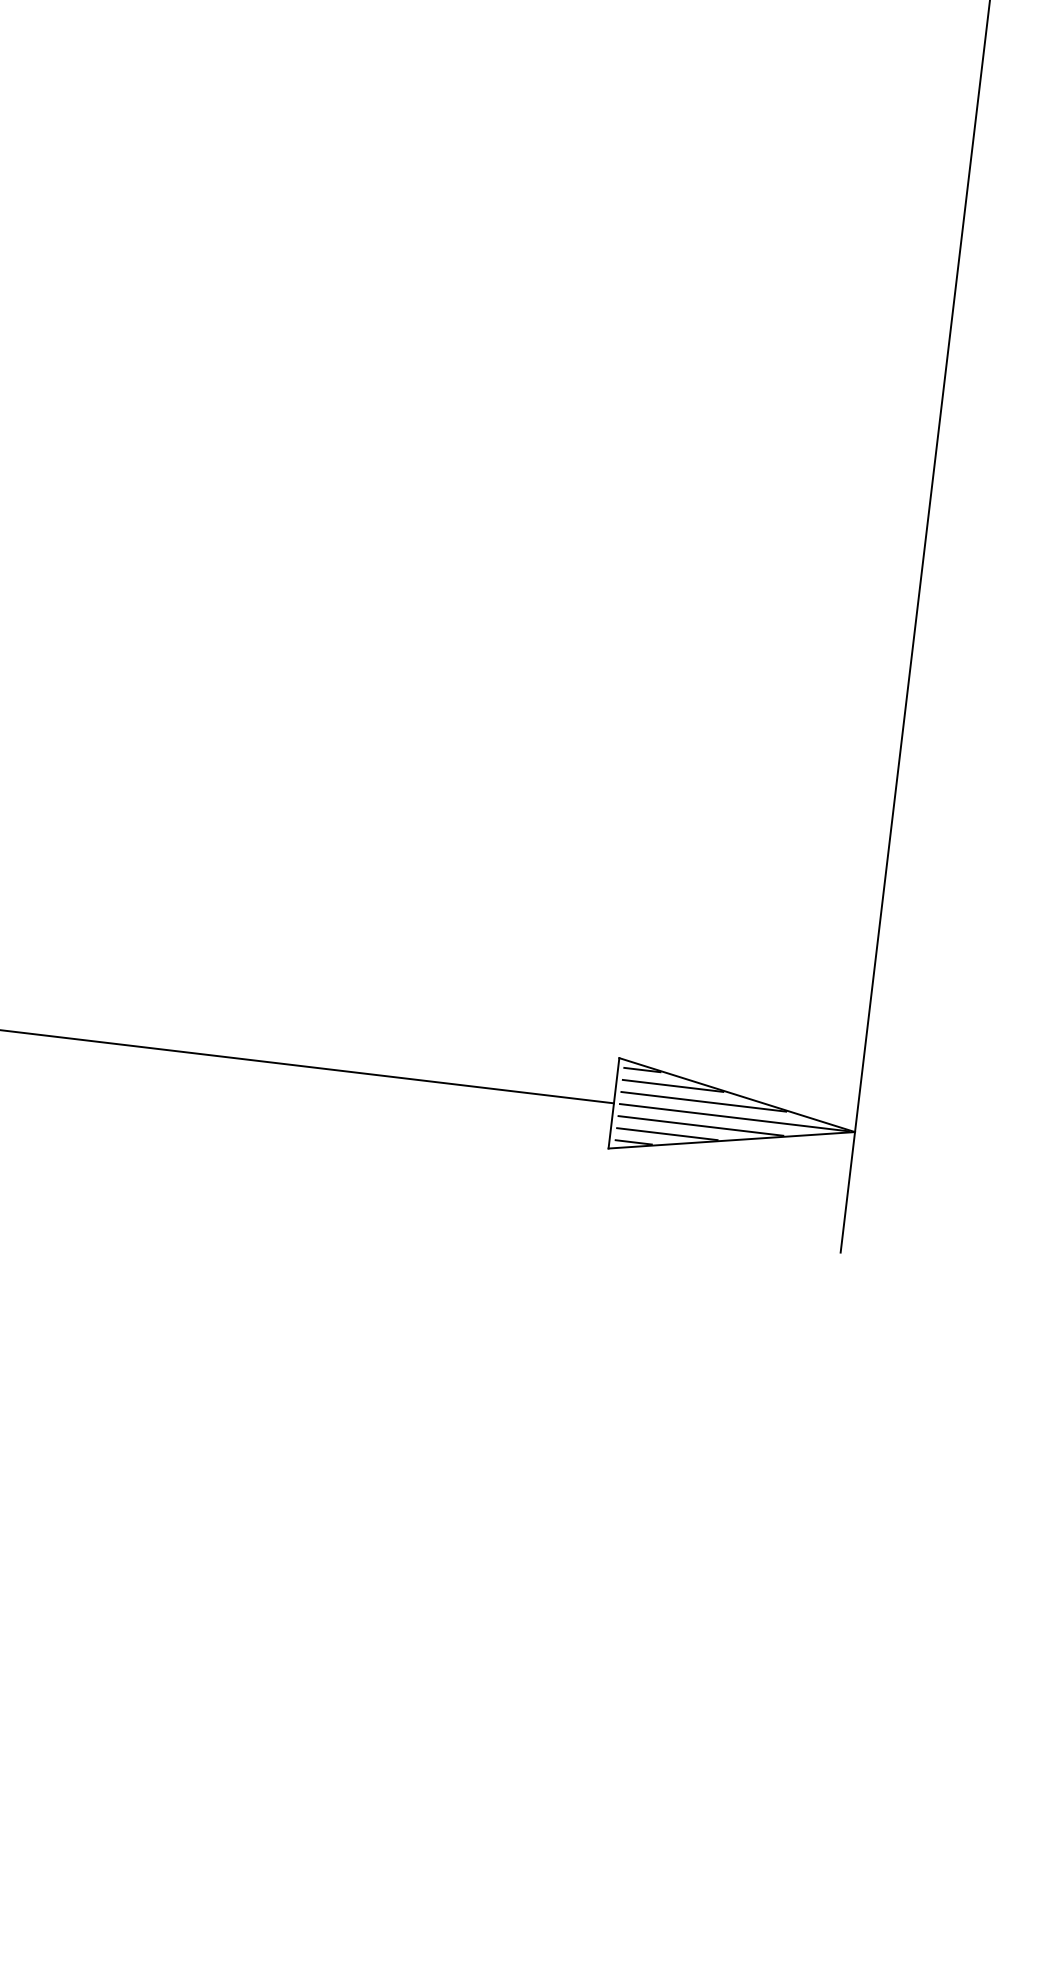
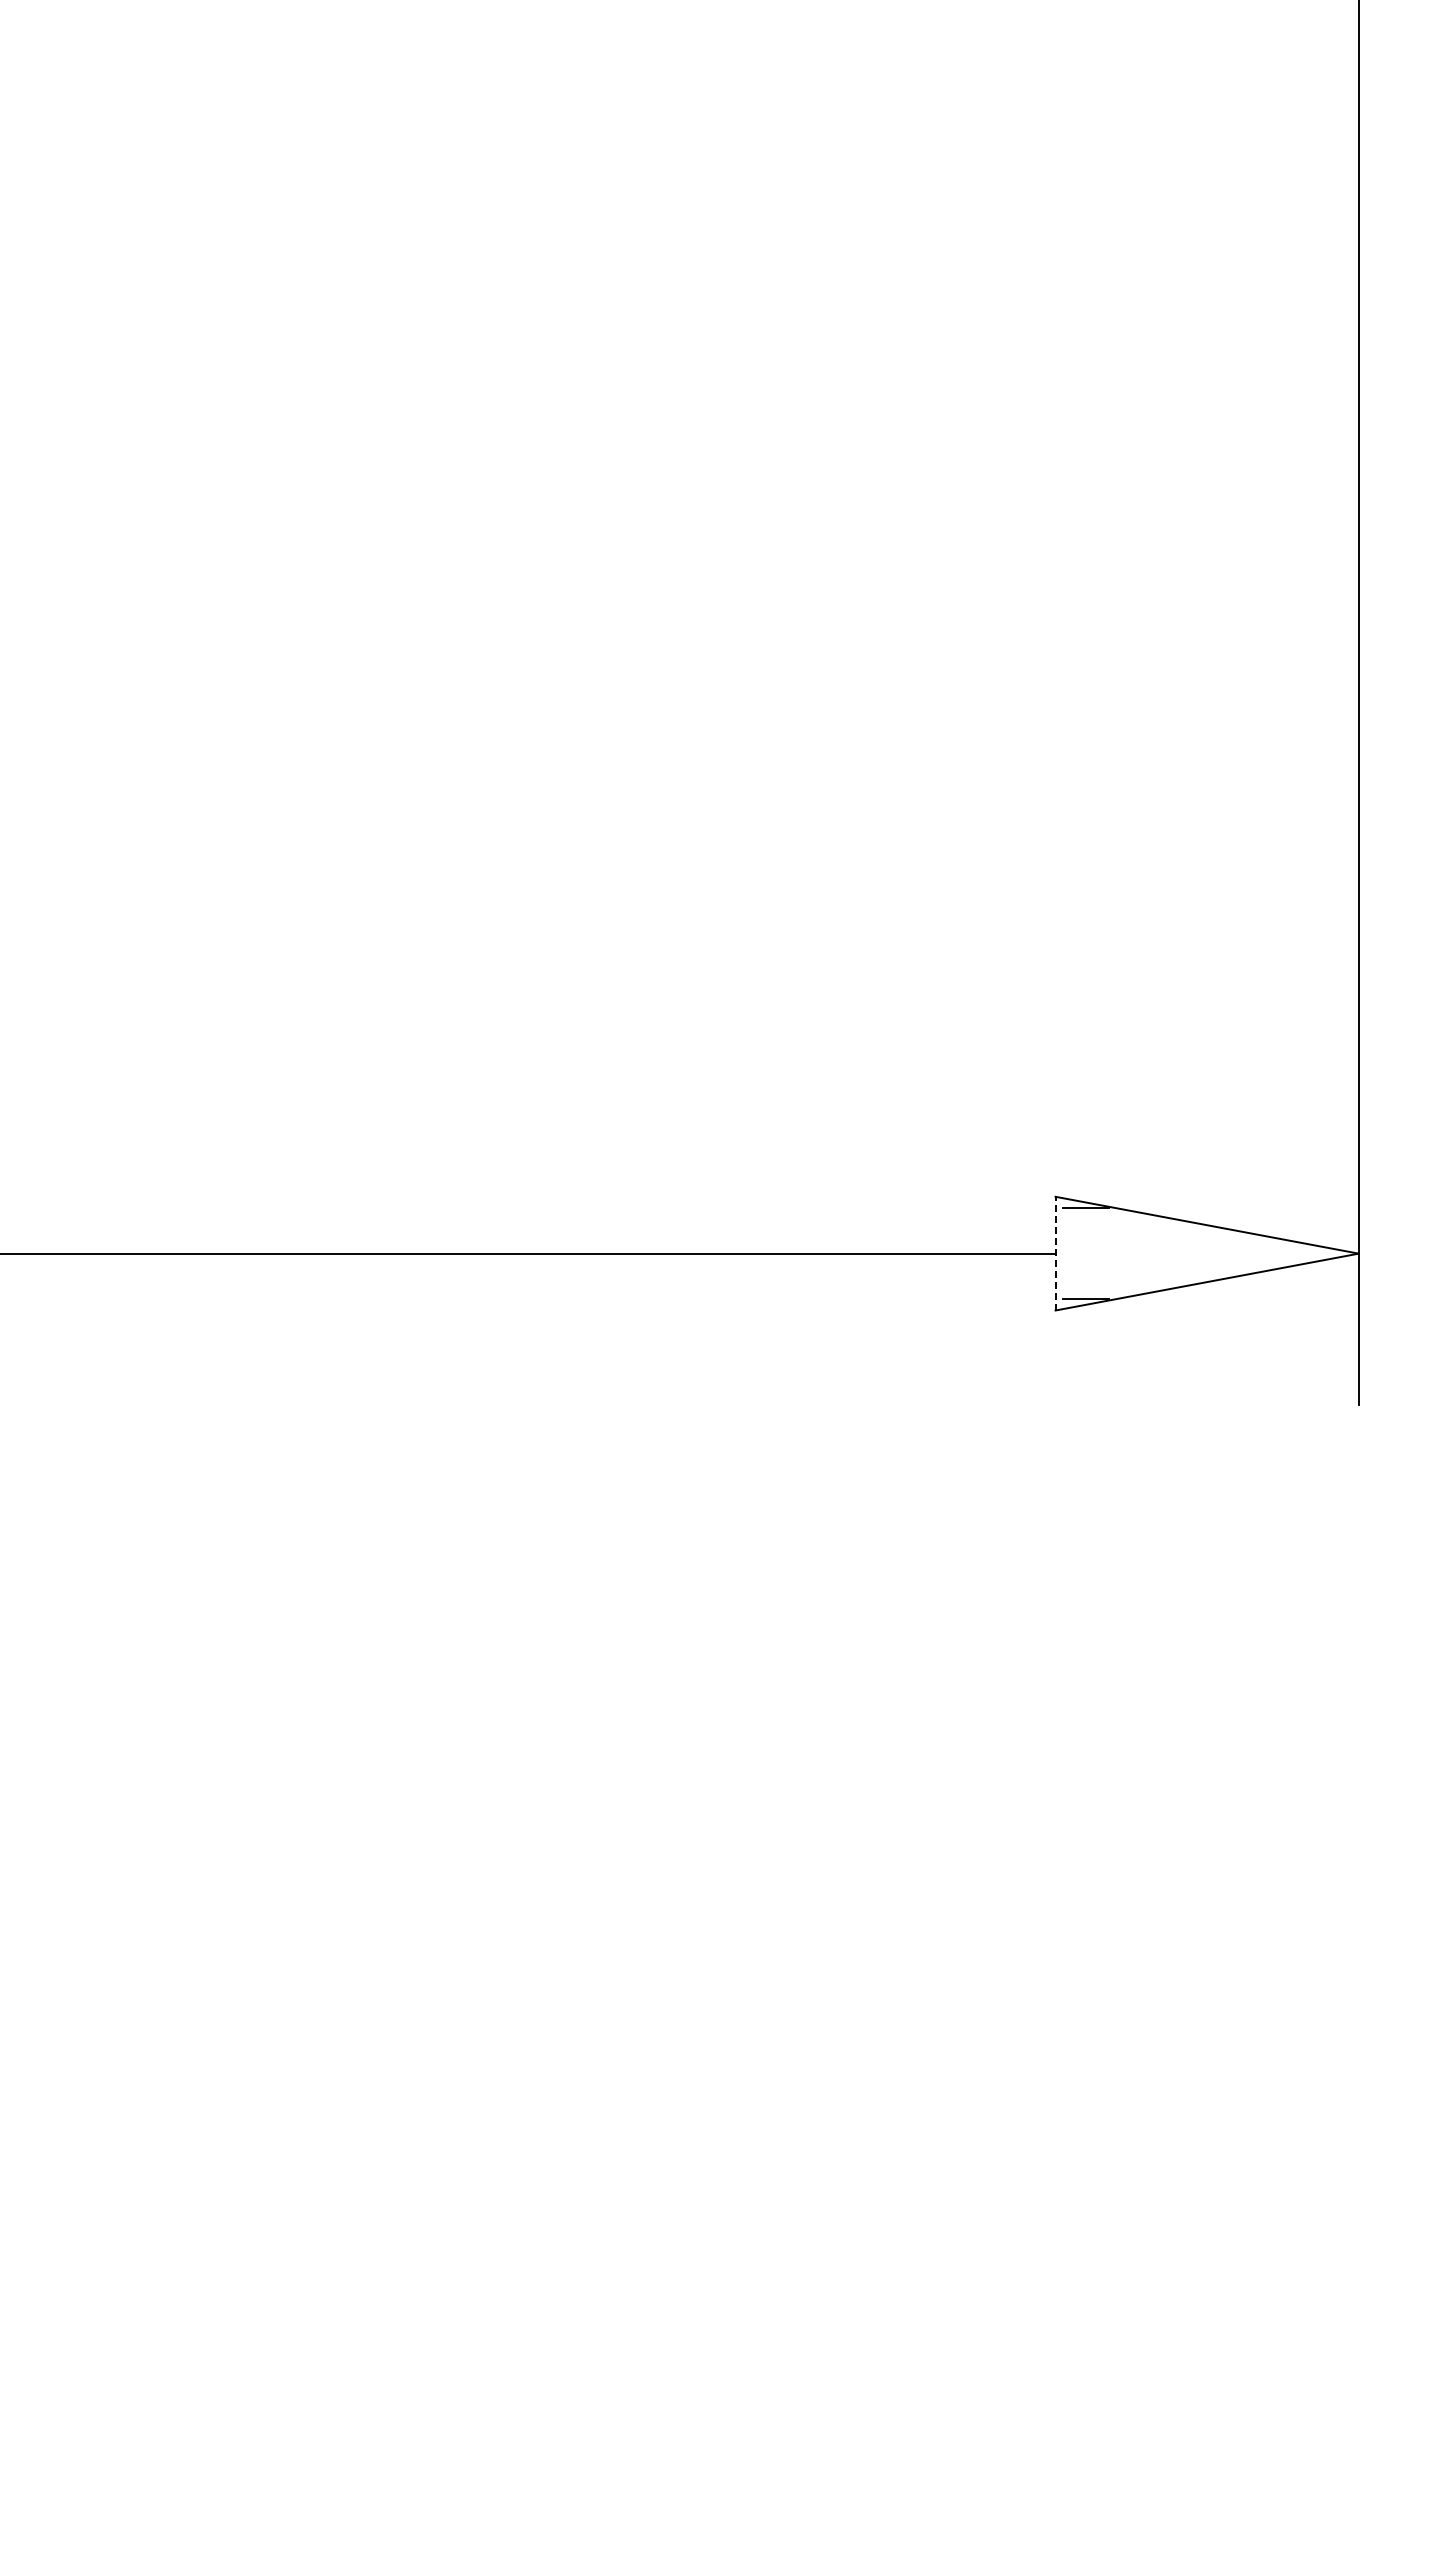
line: (673, 1086) -> (1126, 1223), removed
line: (703, 1101) -> (1166, 1238), removed
line: (613, 1103) -> (1055, 1253), solid -> dashed
line: (734, 1117) -> (1207, 1253), removed
line: (700, 1125) -> (1166, 1268), removed
line: (667, 1133) -> (1126, 1283), removed

